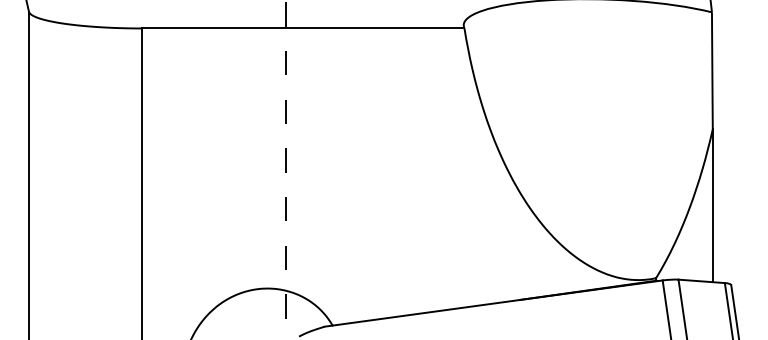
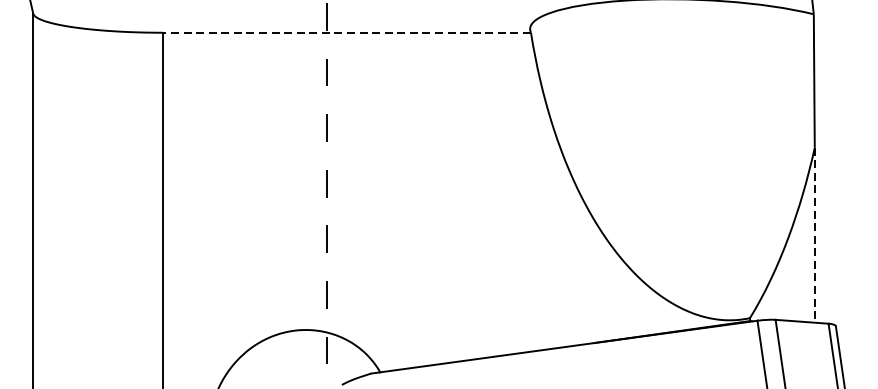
line: (302, 28) -> (345, 32), solid -> dashed
line: (712, 205) -> (814, 235), solid -> dashed

